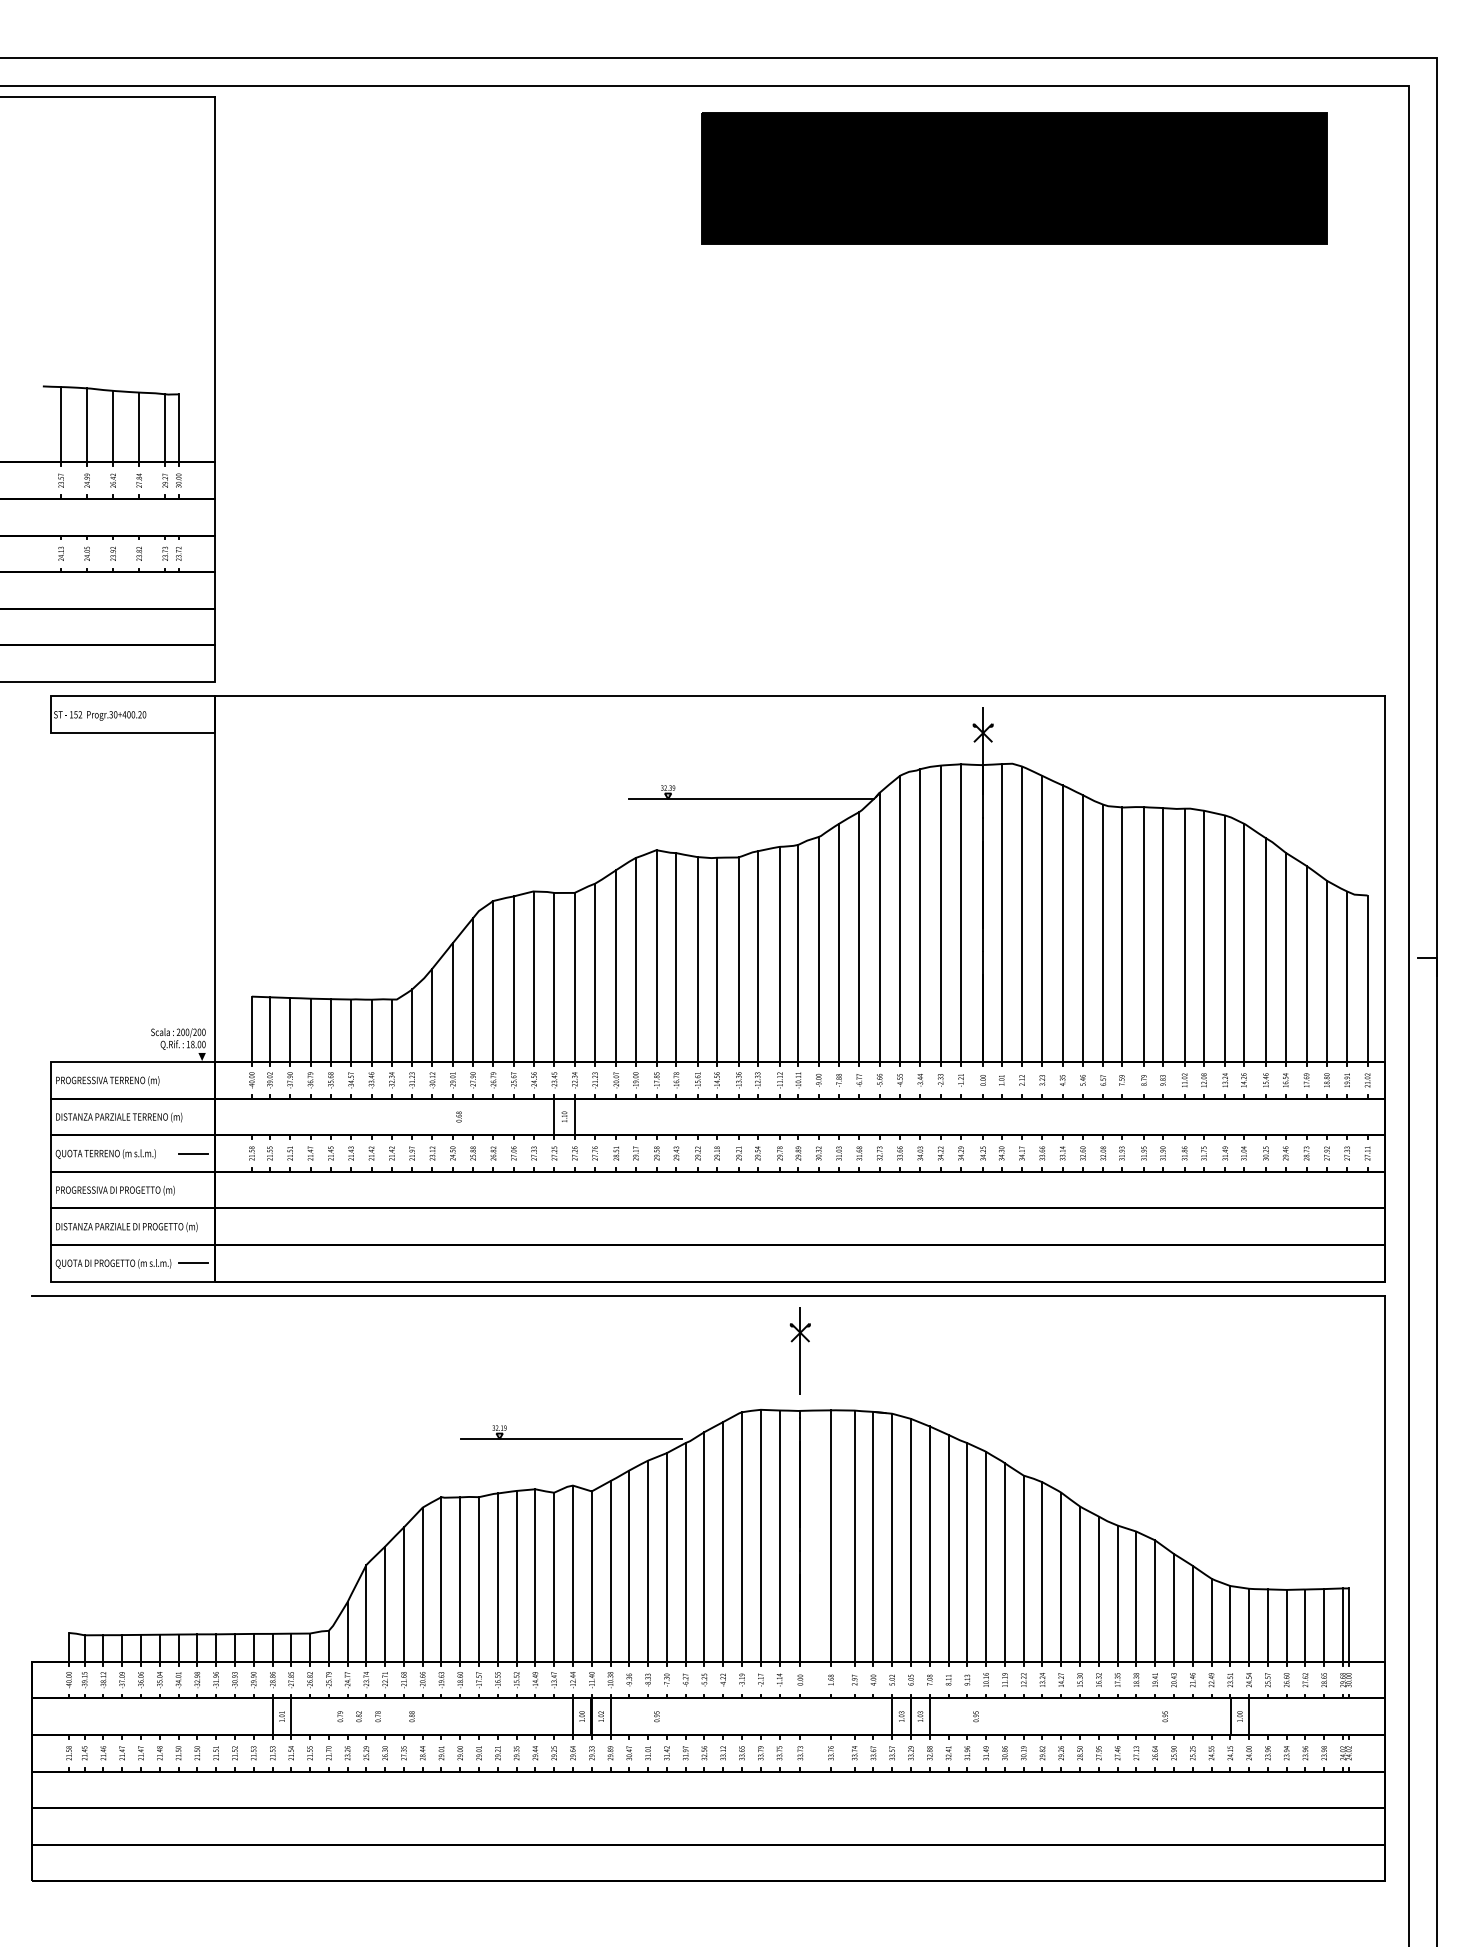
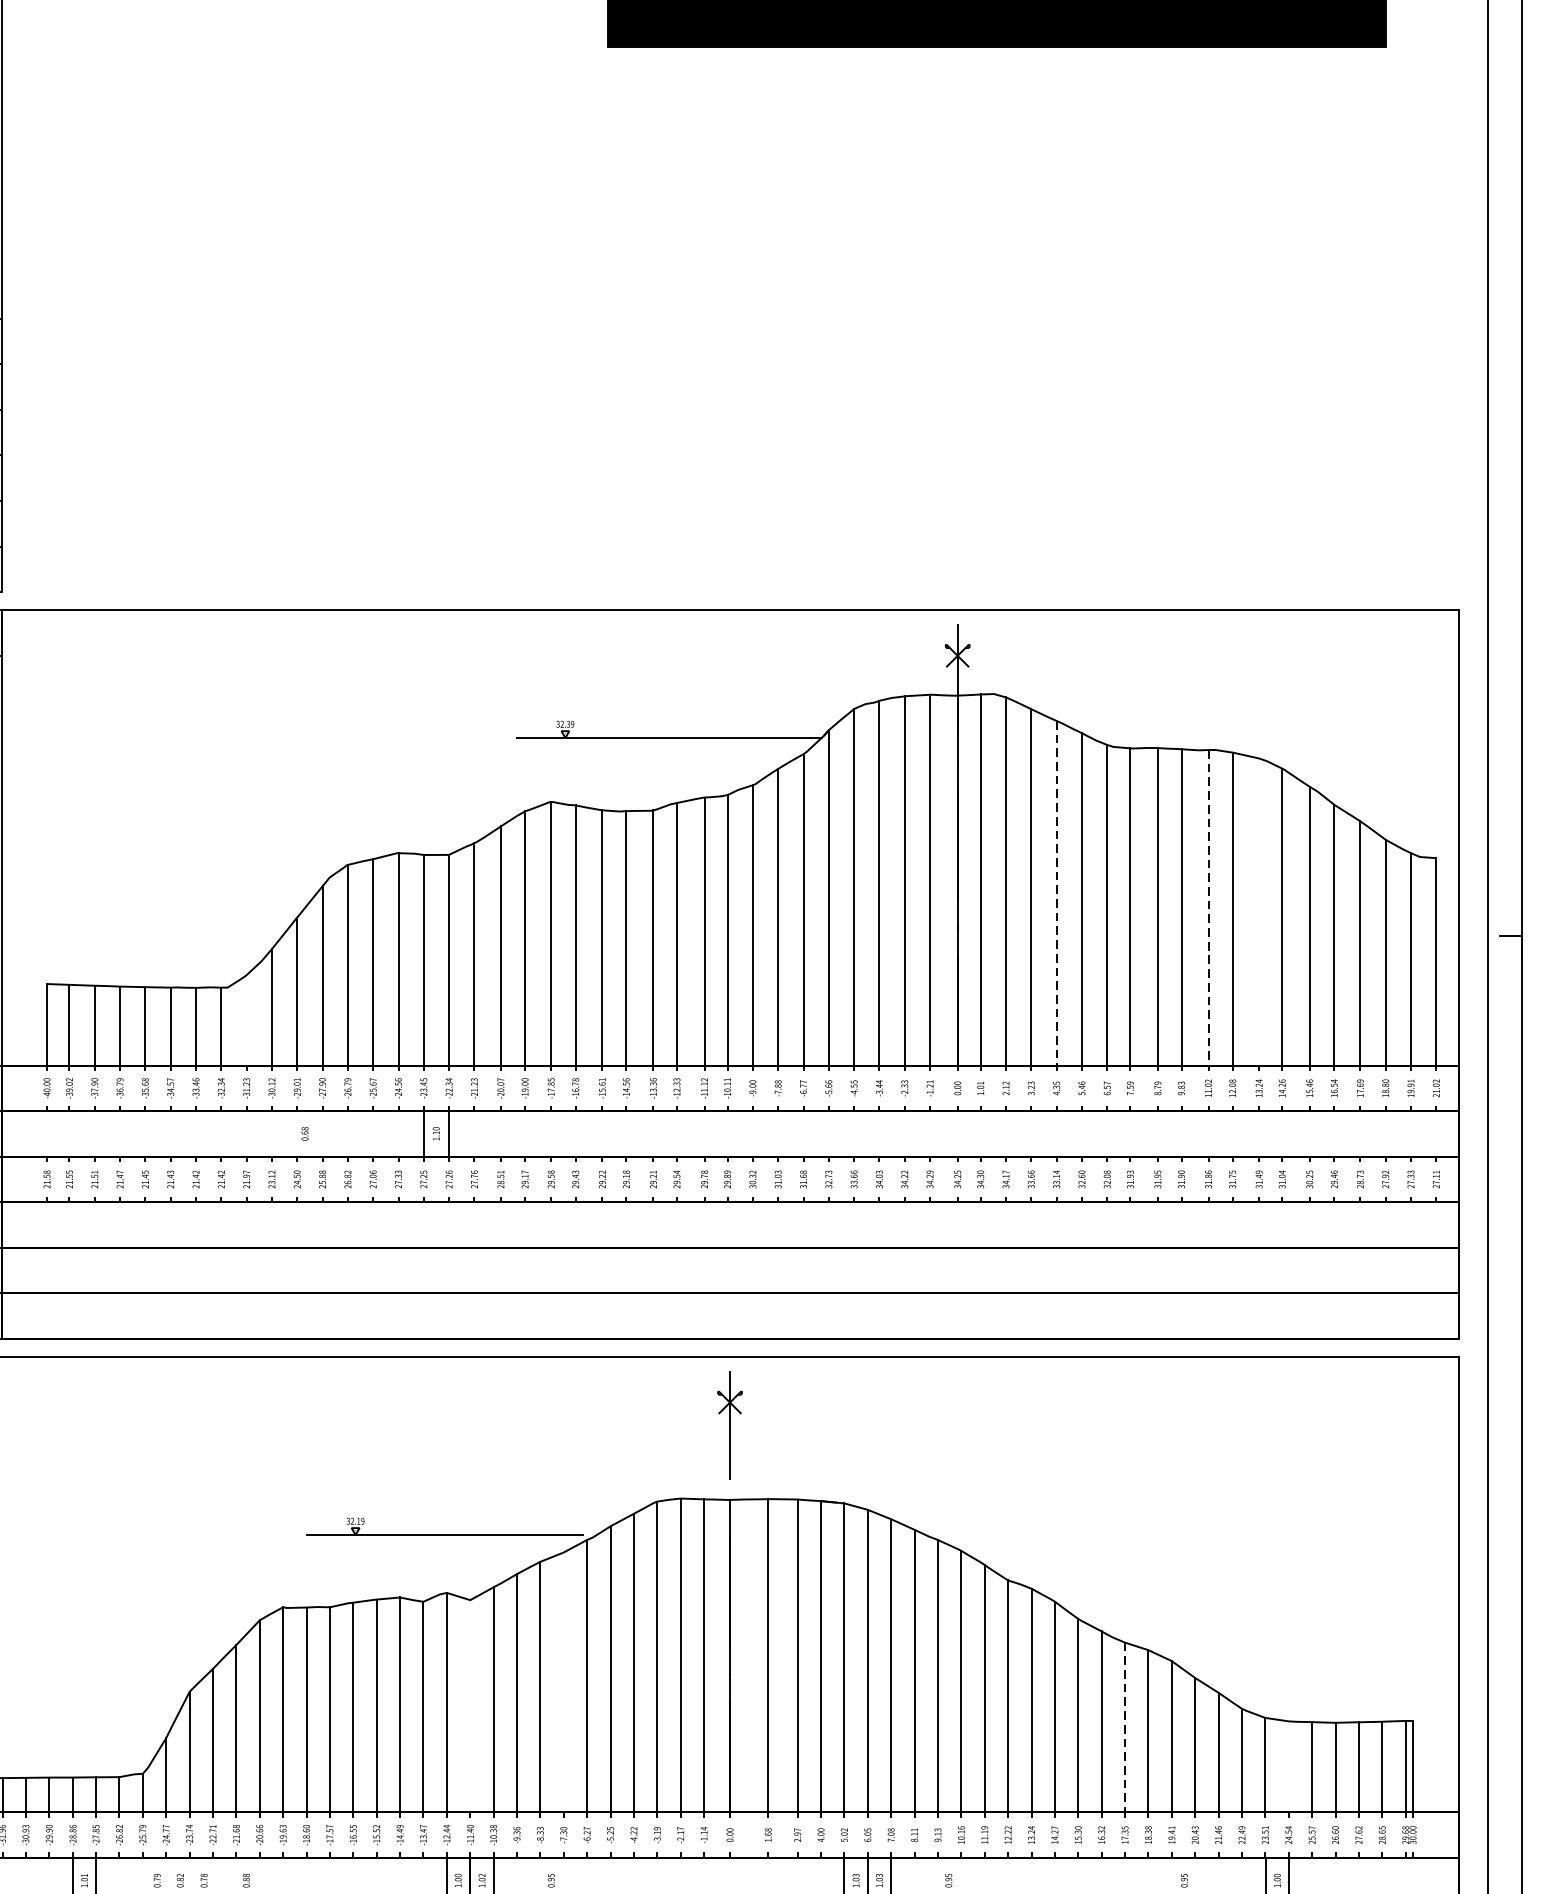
line: (1062, 924) -> (1056, 894), solid -> dashed
line: (1184, 935) -> (1208, 907), solid -> dashed
line: (1225, 938) -> (1259, 911), removed
line: (412, 1025) -> (247, 1019), removed
line: (666, 1557) -> (563, 1682), removed
line: (591, 1576) -> (469, 1706), removed
line: (1117, 1594) -> (1124, 1728), solid -> dashed
line: (1249, 1624) -> (1289, 1765), removed

